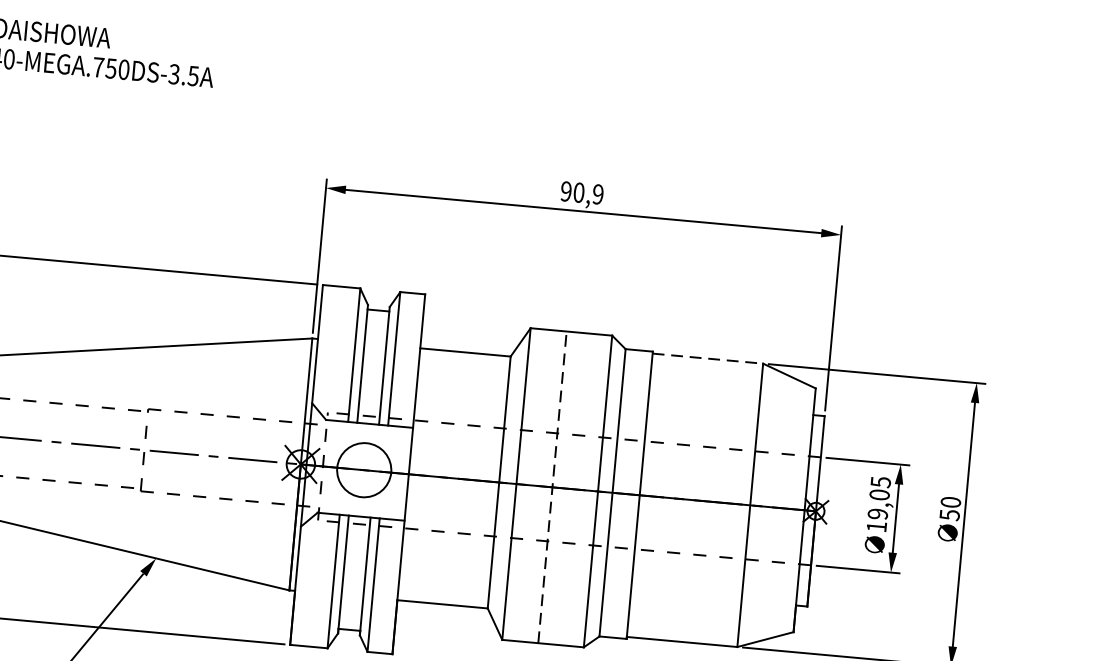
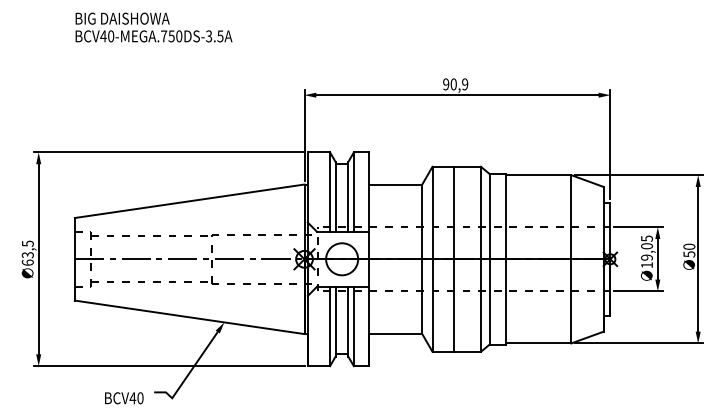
line: (707, 359) -> (538, 175), dashed -> solid
line: (551, 487) -> (453, 259), dashed -> solid

